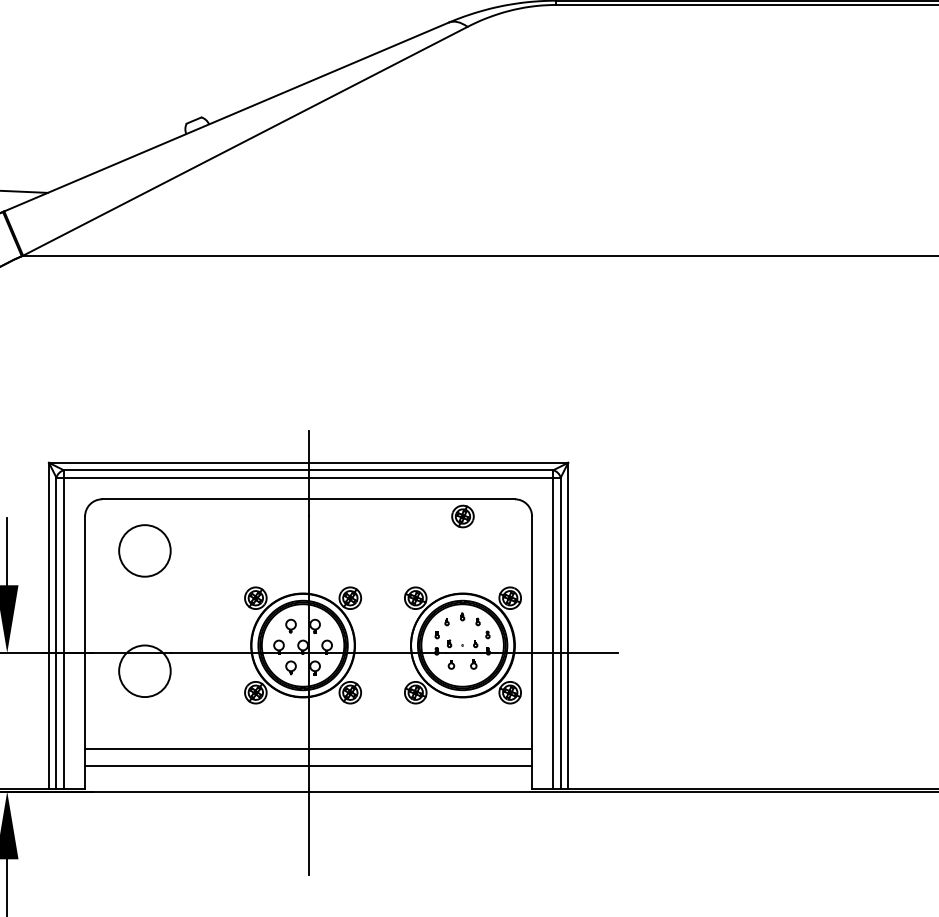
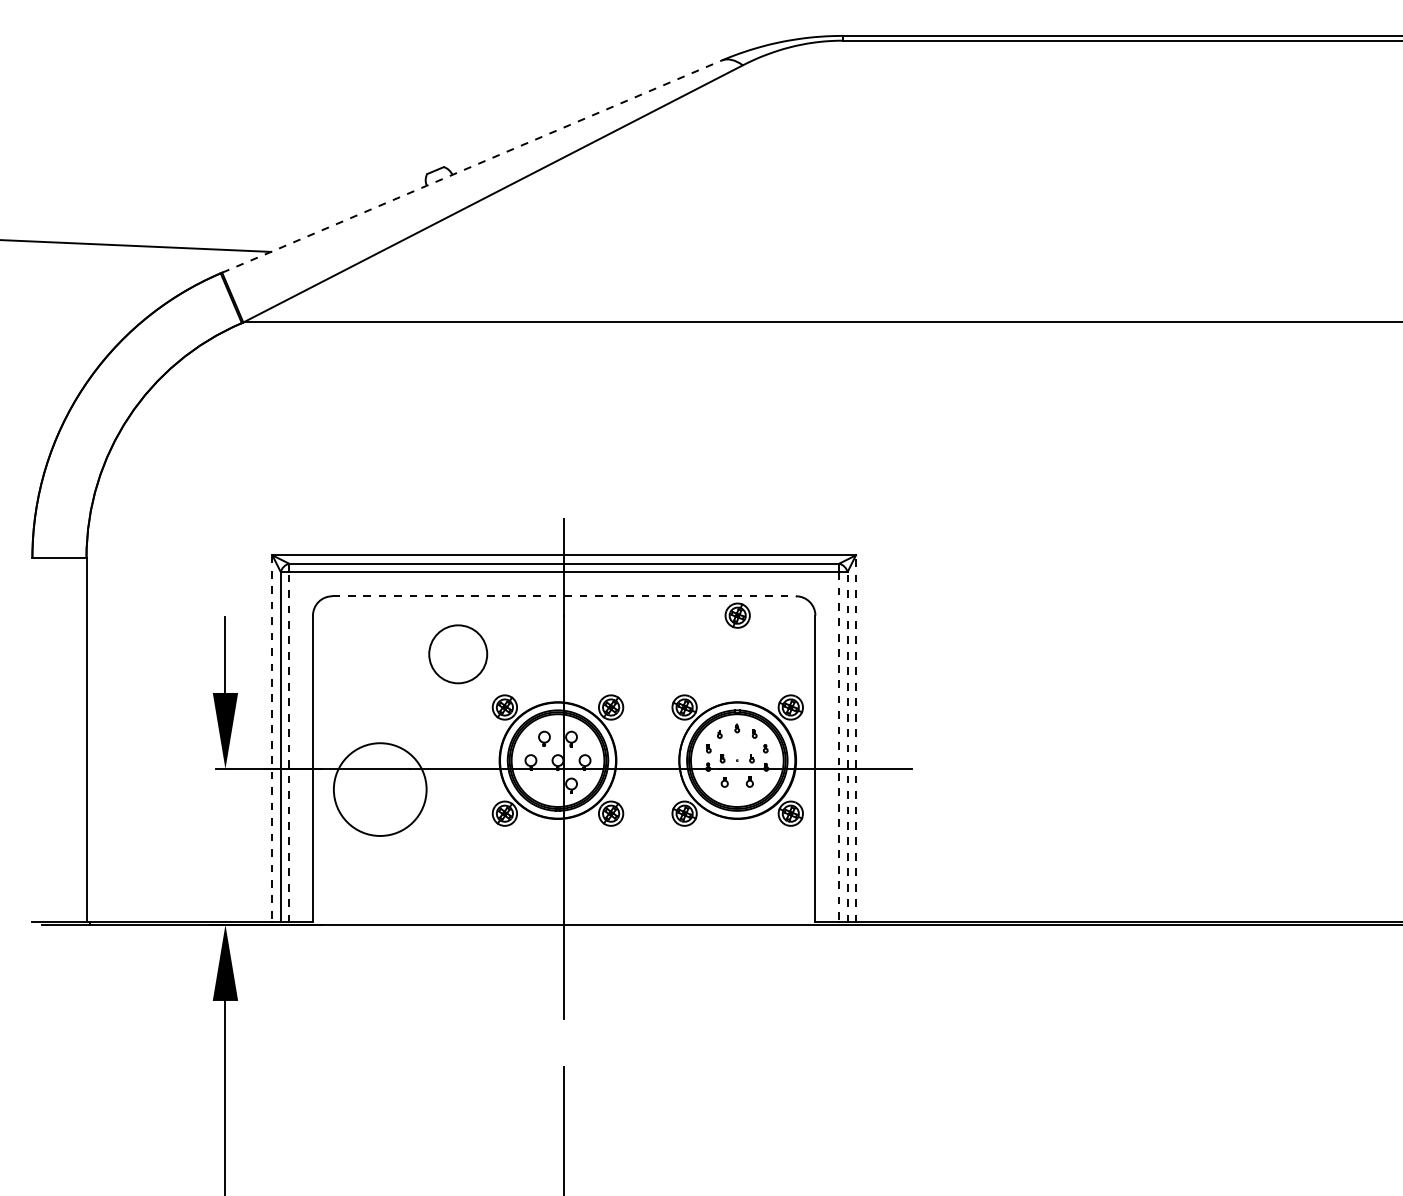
line: (227, 116) -> (472, 166), solid -> dashed
line: (308, 499) -> (564, 596), solid -> dashed
circle: (145, 551) -> (458, 654), moved
line: (49, 625) -> (272, 738), solid -> dashed
line: (567, 625) -> (855, 738), solid -> dashed
line: (64, 632) -> (289, 746), solid -> dashed
line: (560, 632) -> (847, 746), solid -> dashed
line: (553, 633) -> (839, 747), solid -> dashed
part: (291, 667) -> (544, 785), removed
circle: (145, 671) -> (380, 789), size x1.6
line: (308, 748) -> (564, 876), removed
line: (308, 765) -> (564, 895), removed

